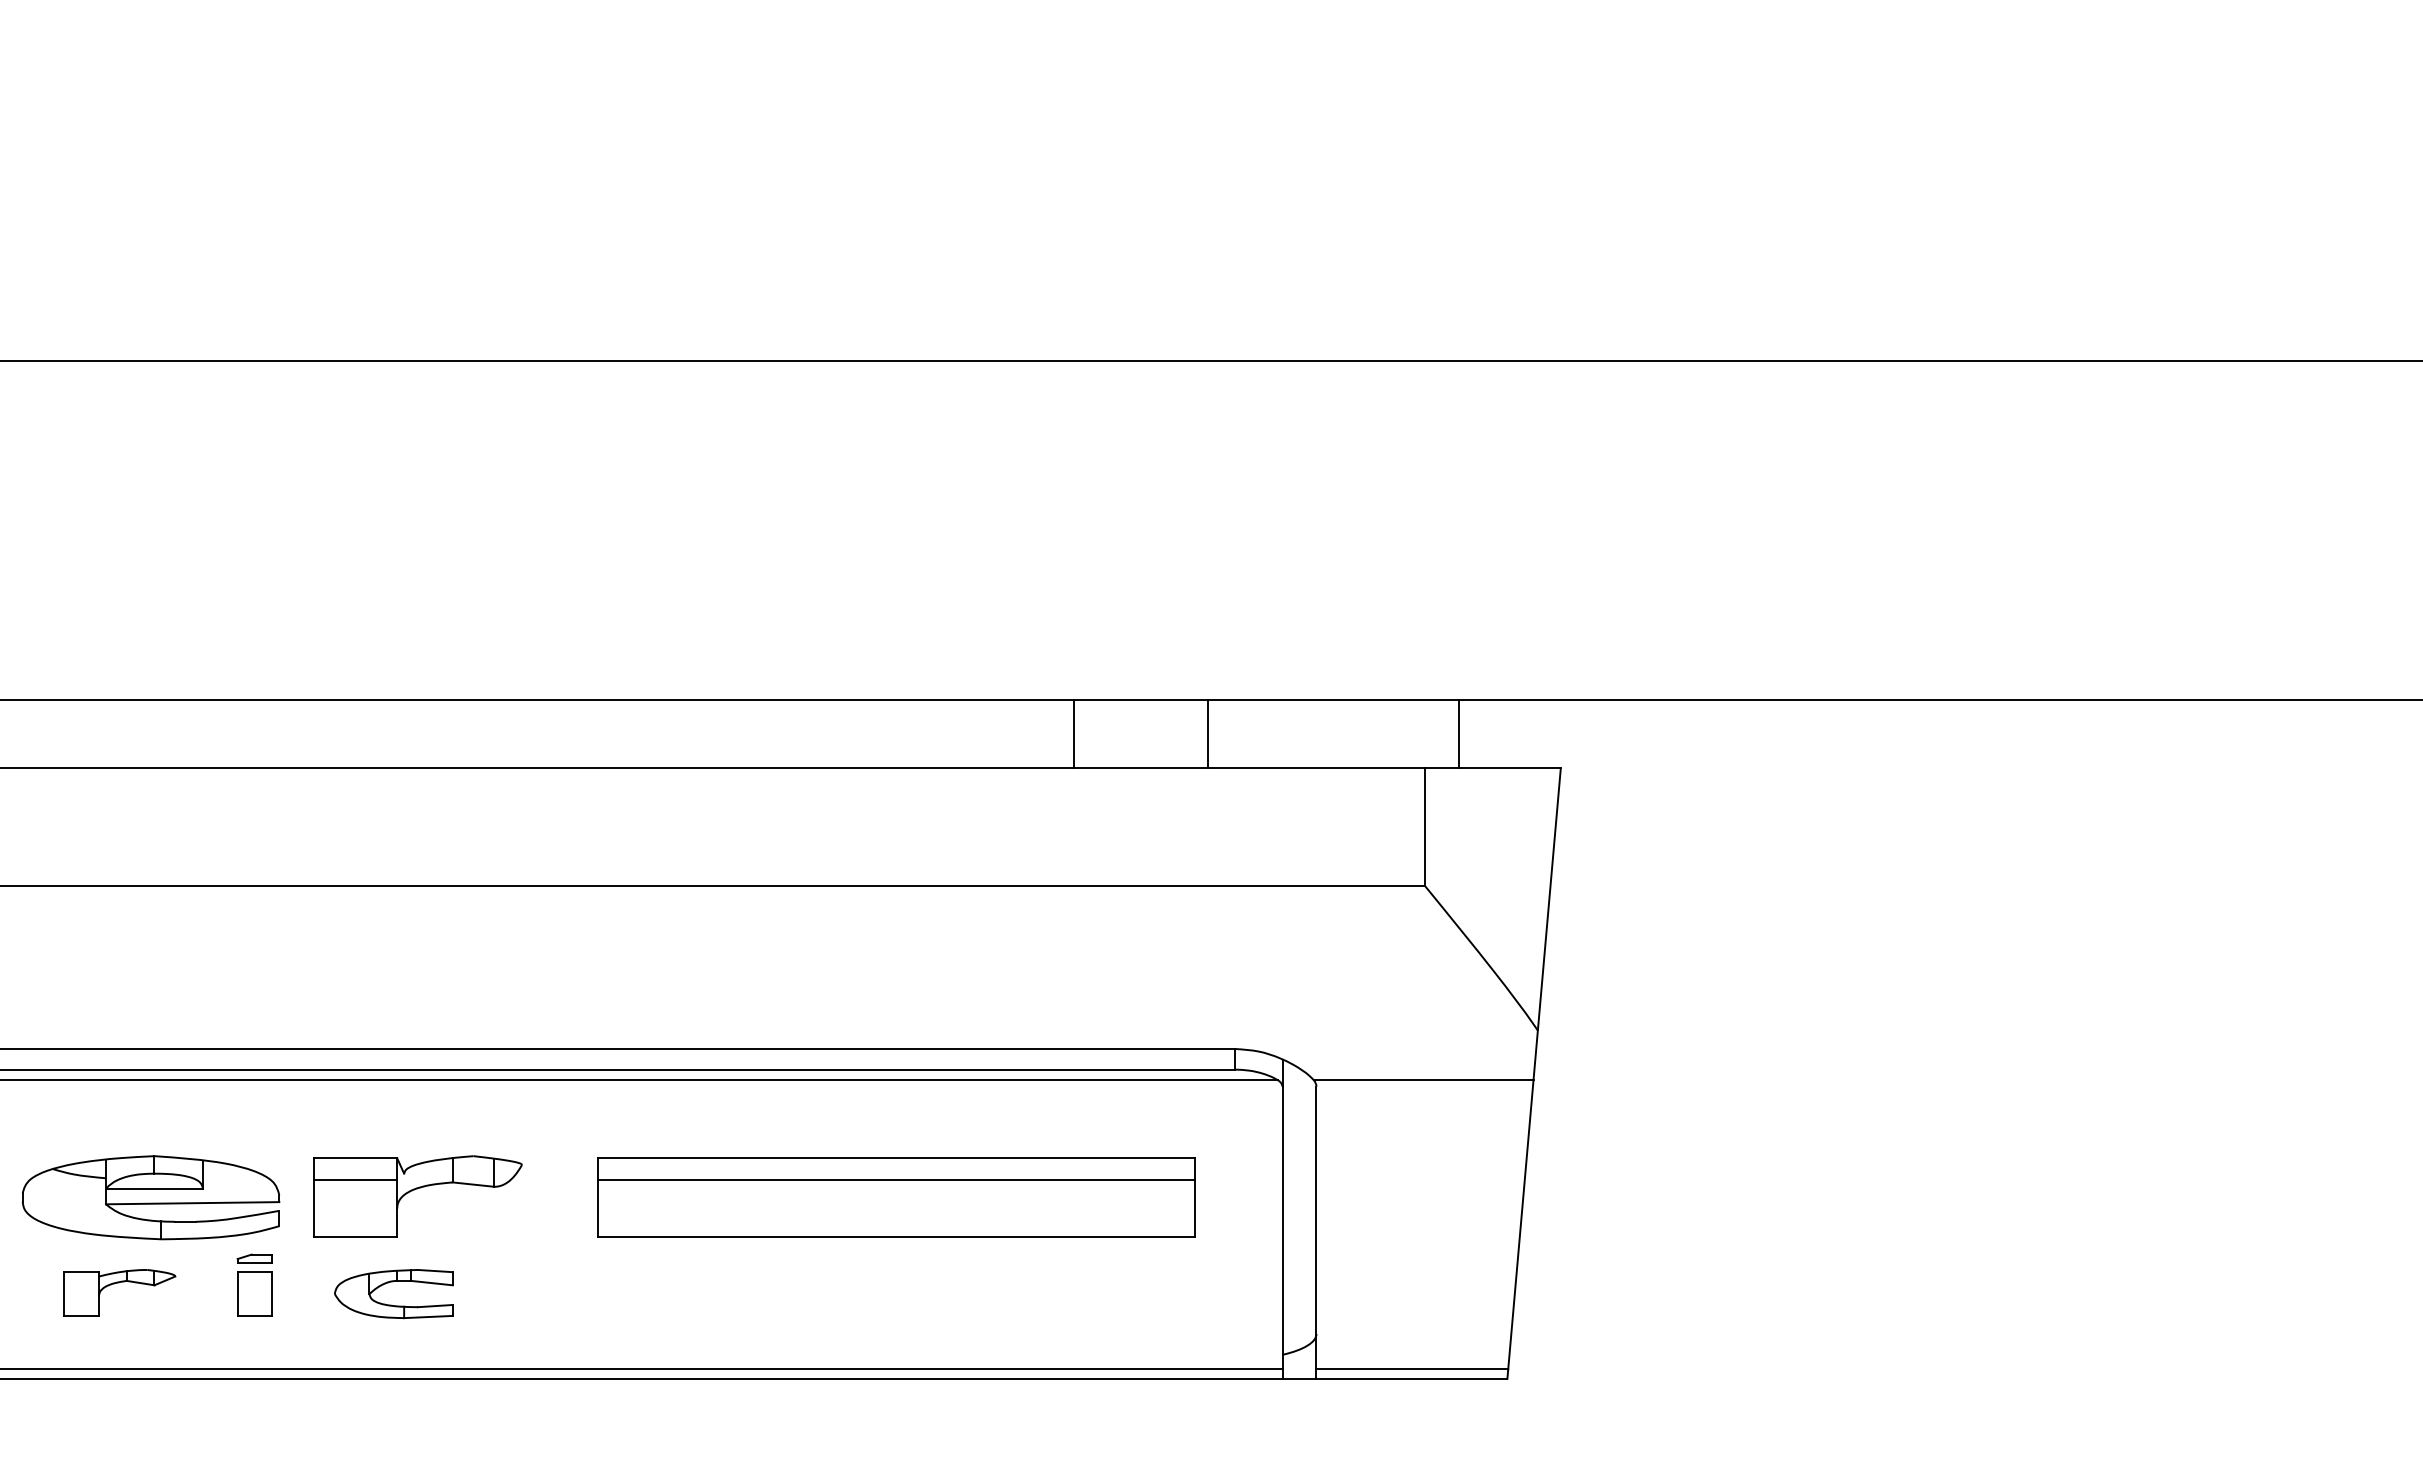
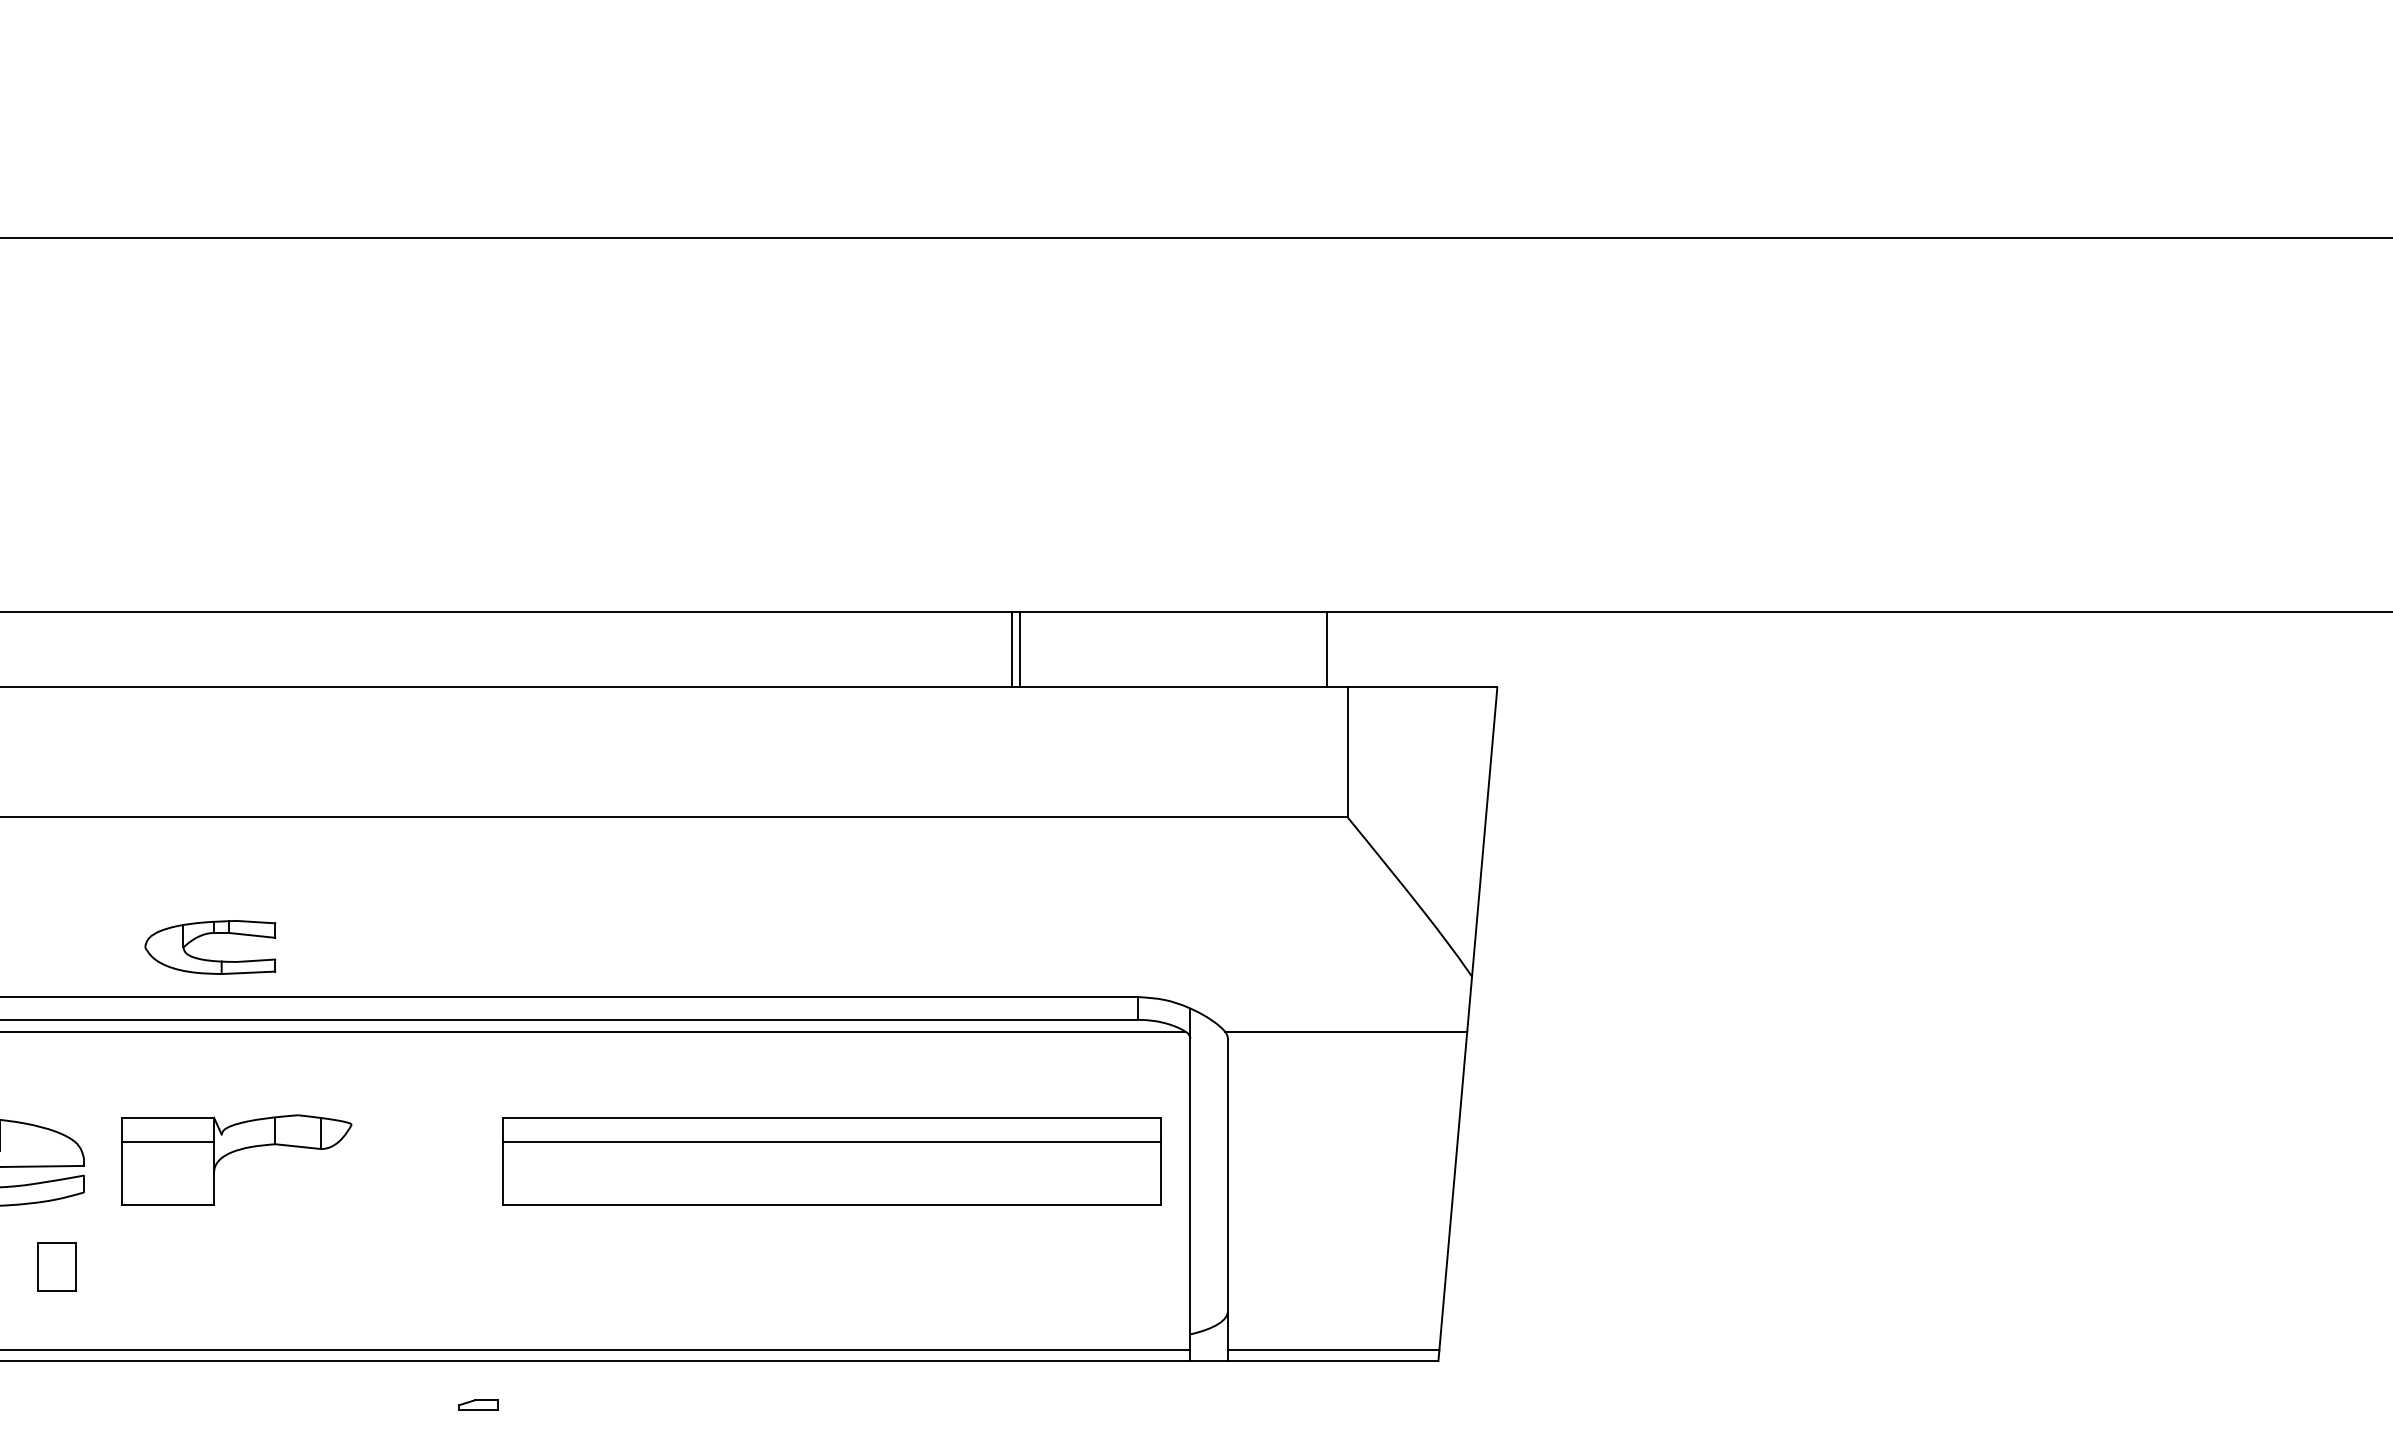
line: (1073, 733) -> (1011, 649), moved
line: (1208, 733) -> (1020, 649), moved
line: (1459, 733) -> (1327, 649), moved
part: (896, 1197) -> (831, 1160), moved
part: (254, 1258) -> (477, 1404), moved
part: (391, 1304) -> (207, 959), moved

